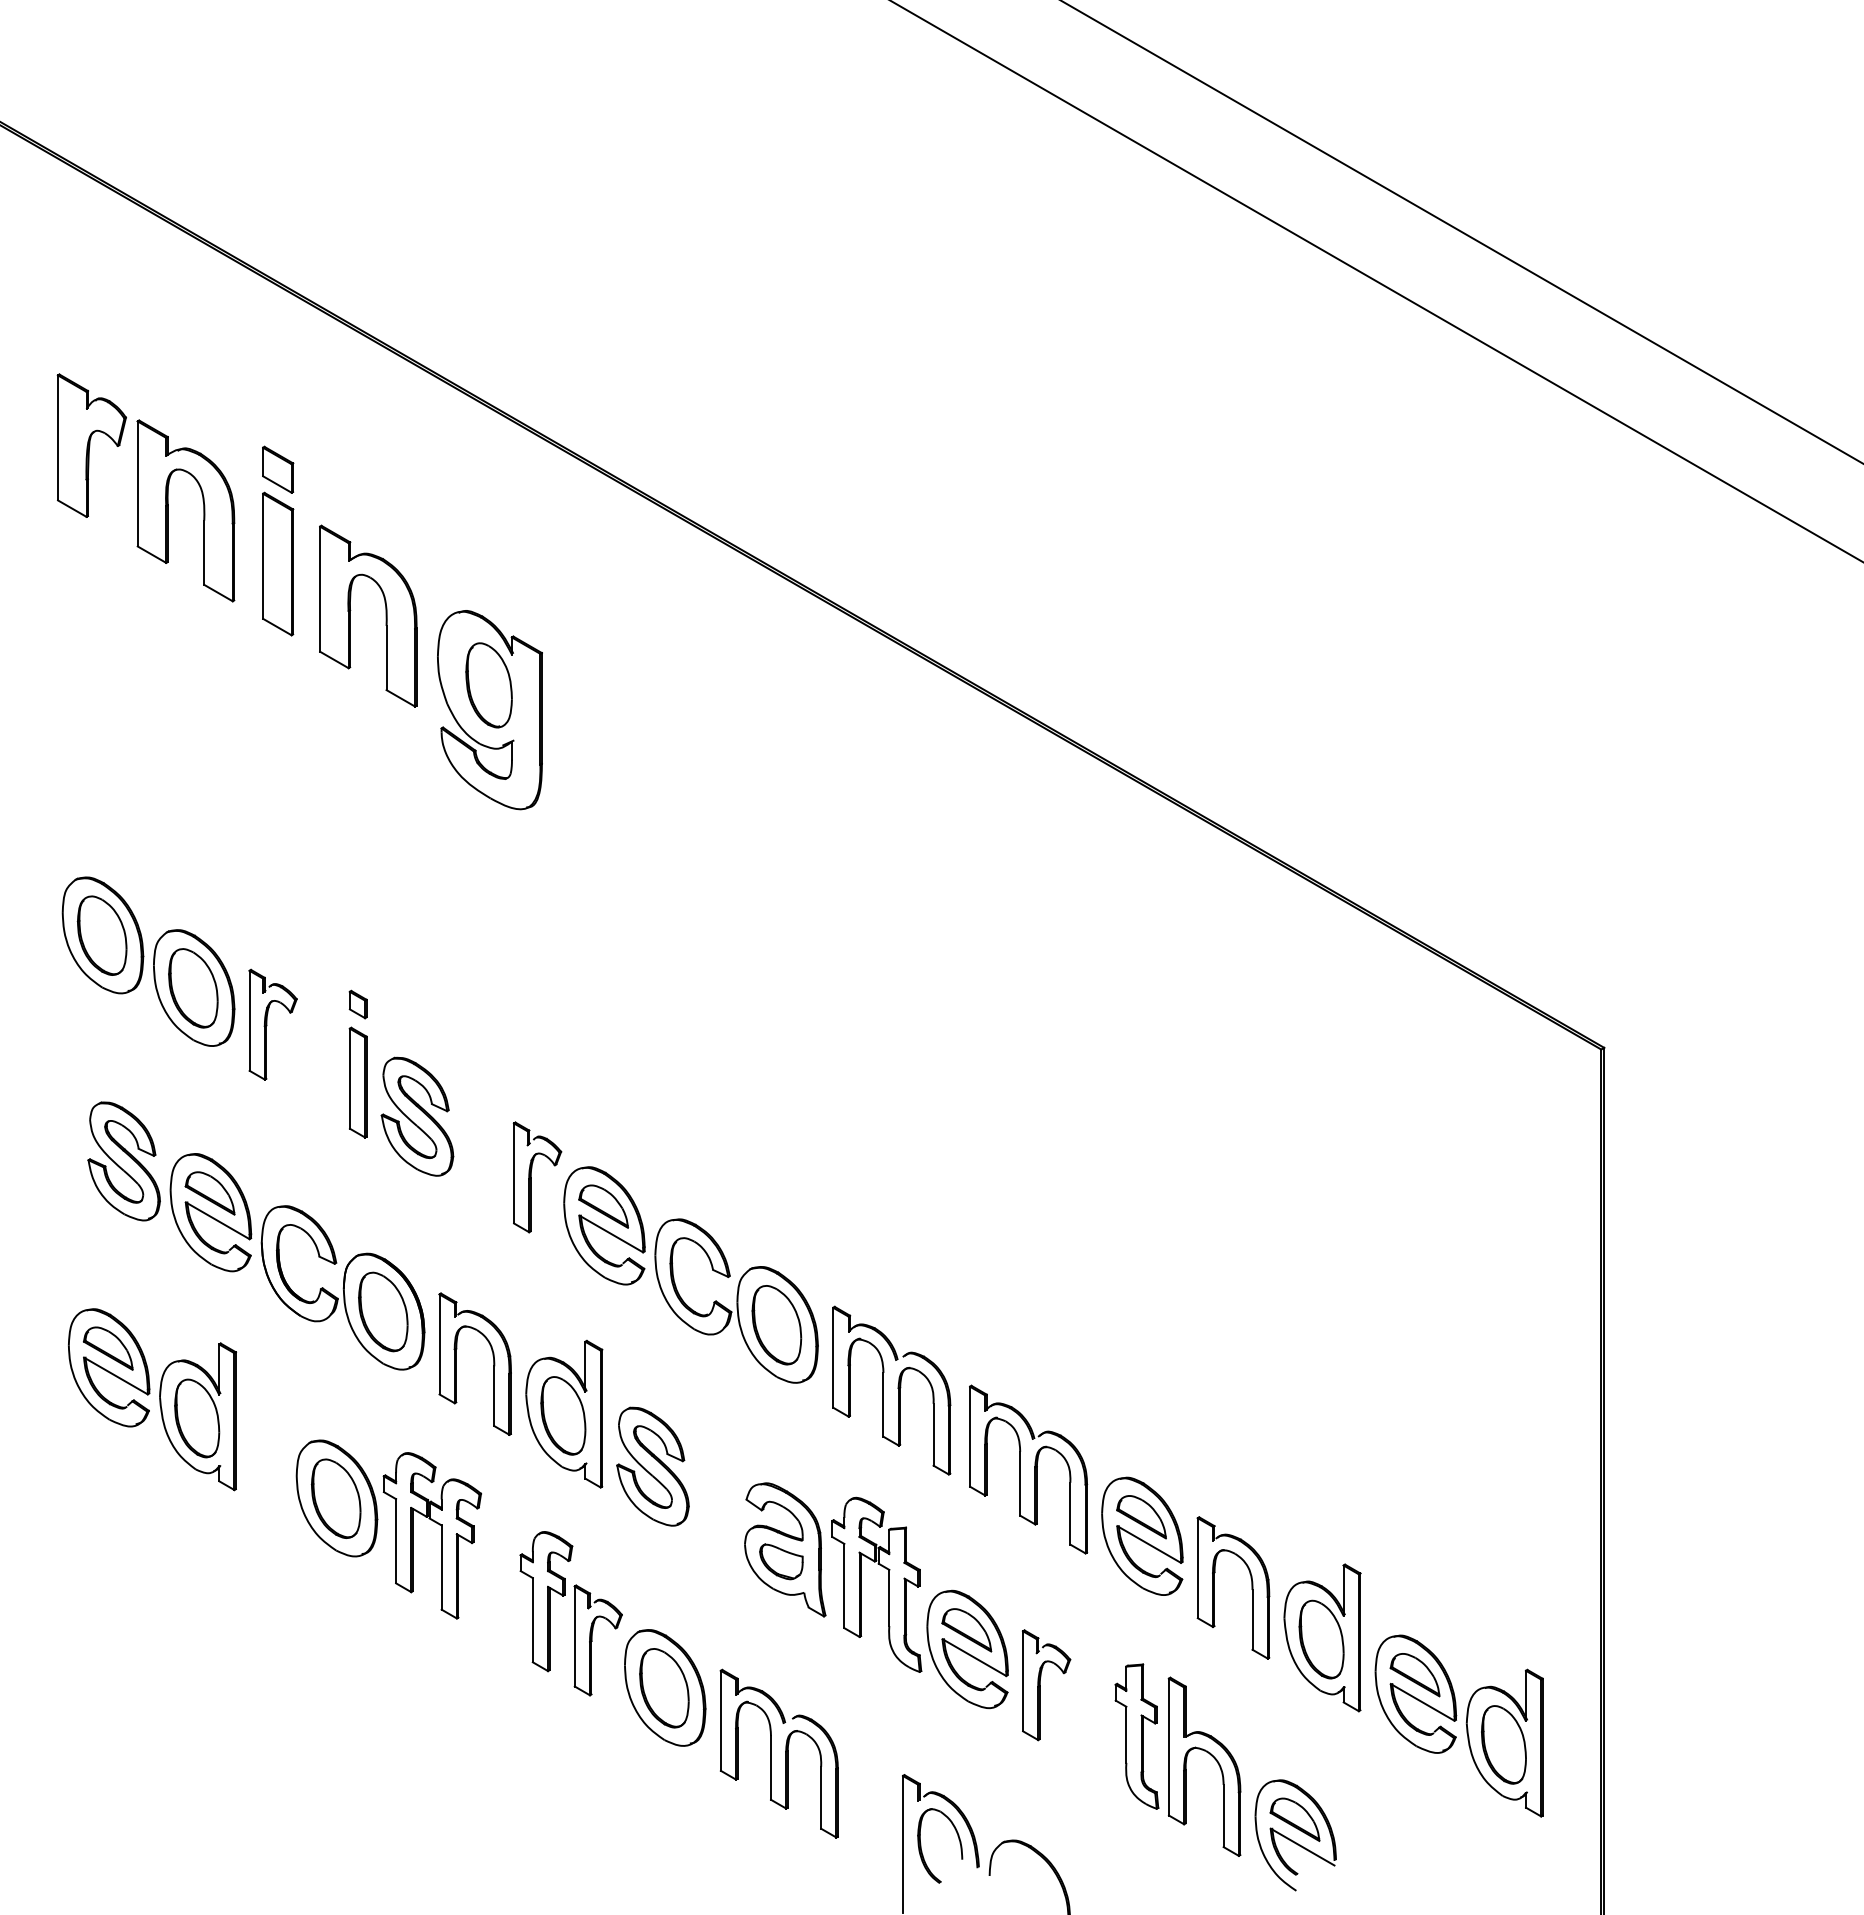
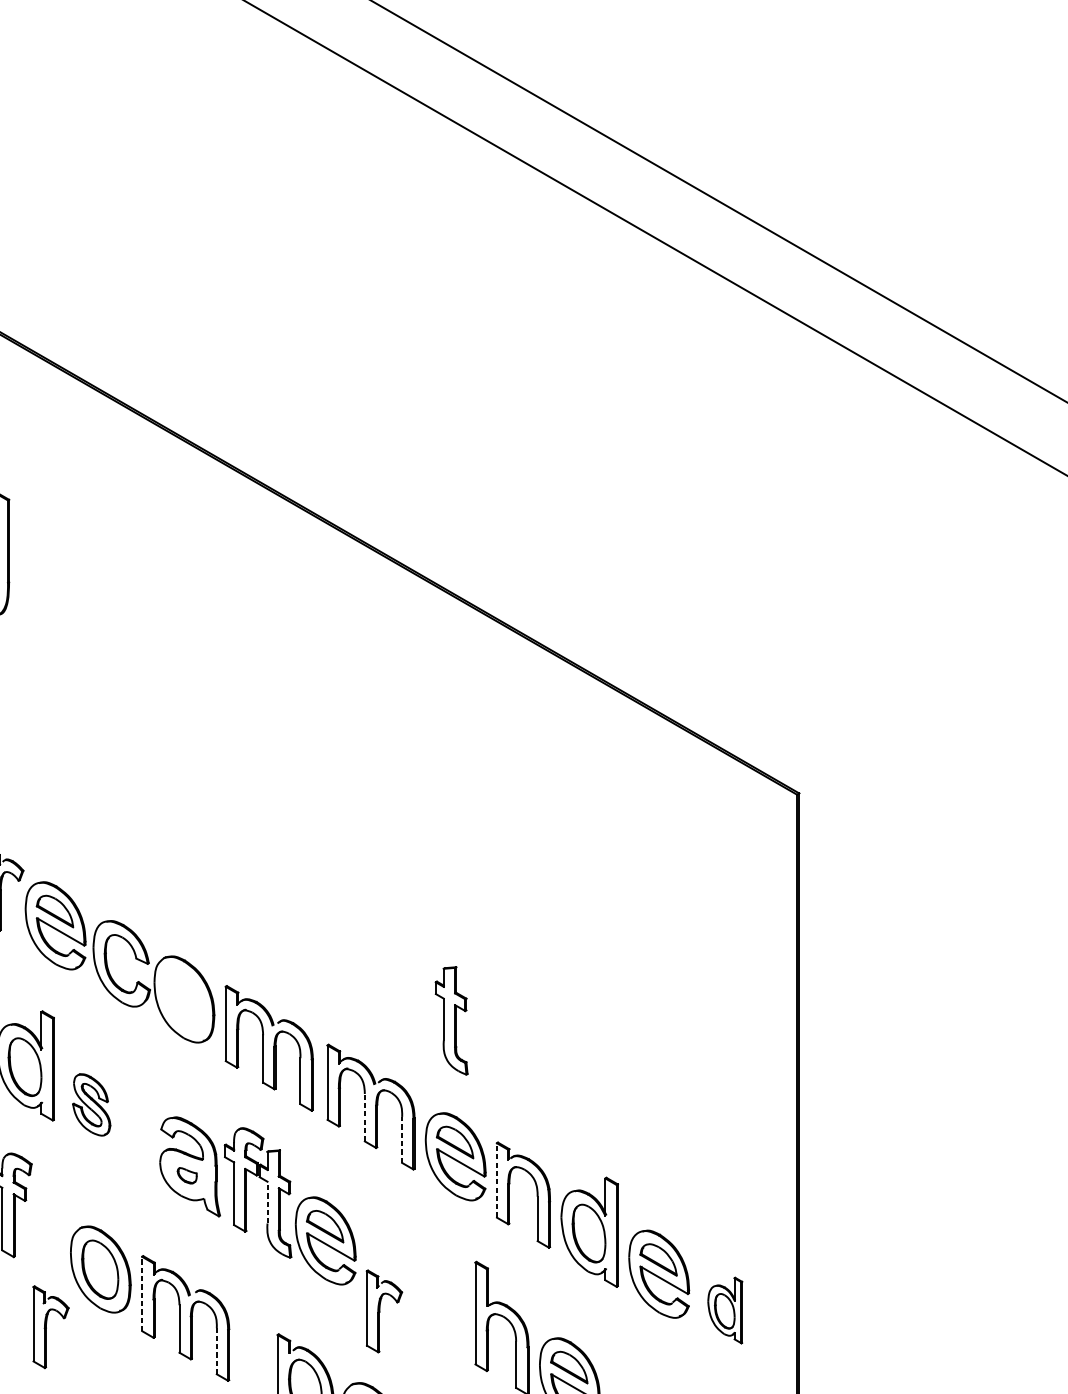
part: (776, 1325) -> (183, 999), removed
part: (652, 1466) -> (91, 1104), size x0.7
line: (1020, 1483) -> (365, 1117), solid -> dashed
line: (1070, 1513) -> (402, 1139), solid -> dashed
part: (781, 1561) -> (187, 1175), size x0.6
line: (1197, 1567) -> (496, 1179), solid -> dashed
line: (889, 1597) -> (267, 1202), solid -> dashed
part: (597, 1640) -> (50, 1327), moved
part: (1046, 1685) -> (384, 1311), moved
line: (720, 1720) -> (141, 1293), solid -> dashed
part: (1136, 1736) -> (451, 1020), moved
part: (1504, 1742) -> (725, 1310), size x0.6
line: (821, 1797) -> (217, 1351), solid -> dashed

